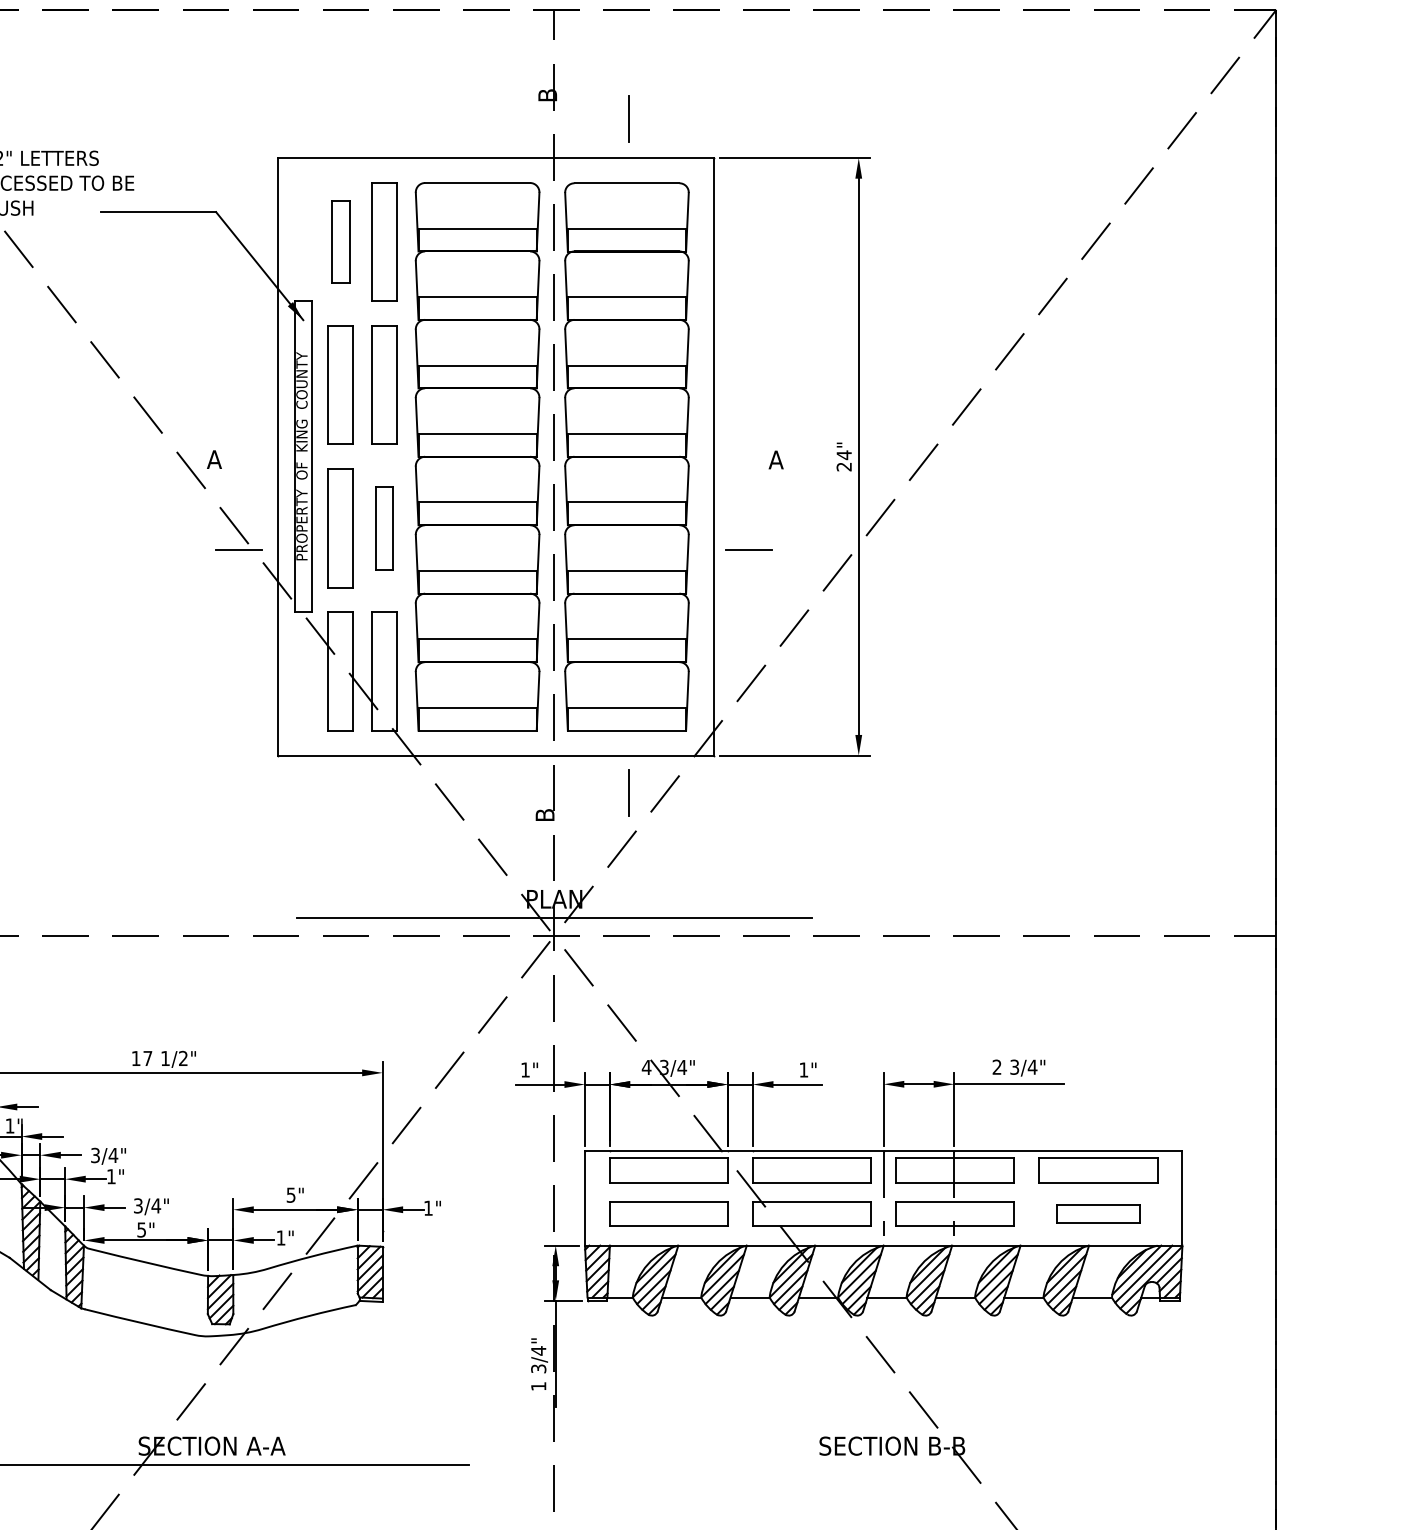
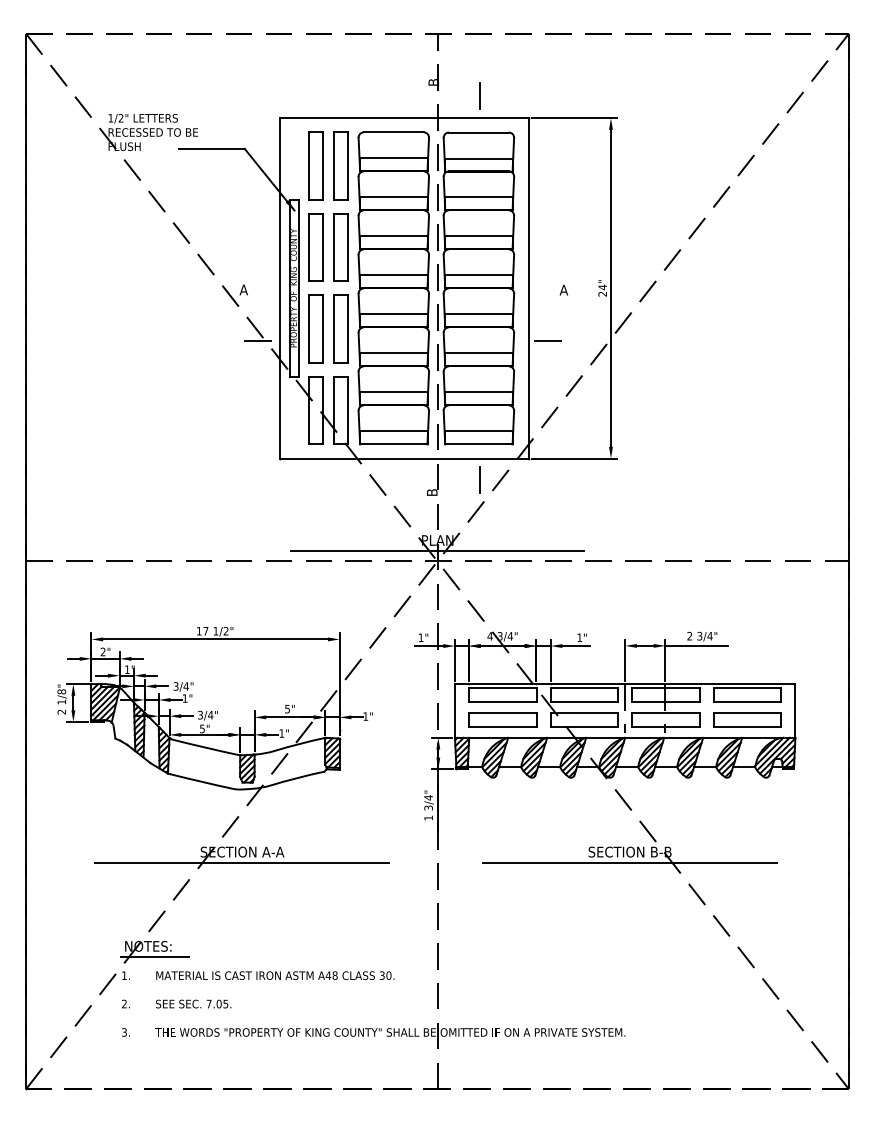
part: (340, 241) -> (315, 165), size x1.43
part: (384, 527) -> (340, 328), size x1.43
part: (1098, 1213) -> (747, 719), size x1.43
line: (891, 1464) -> (629, 862), added

